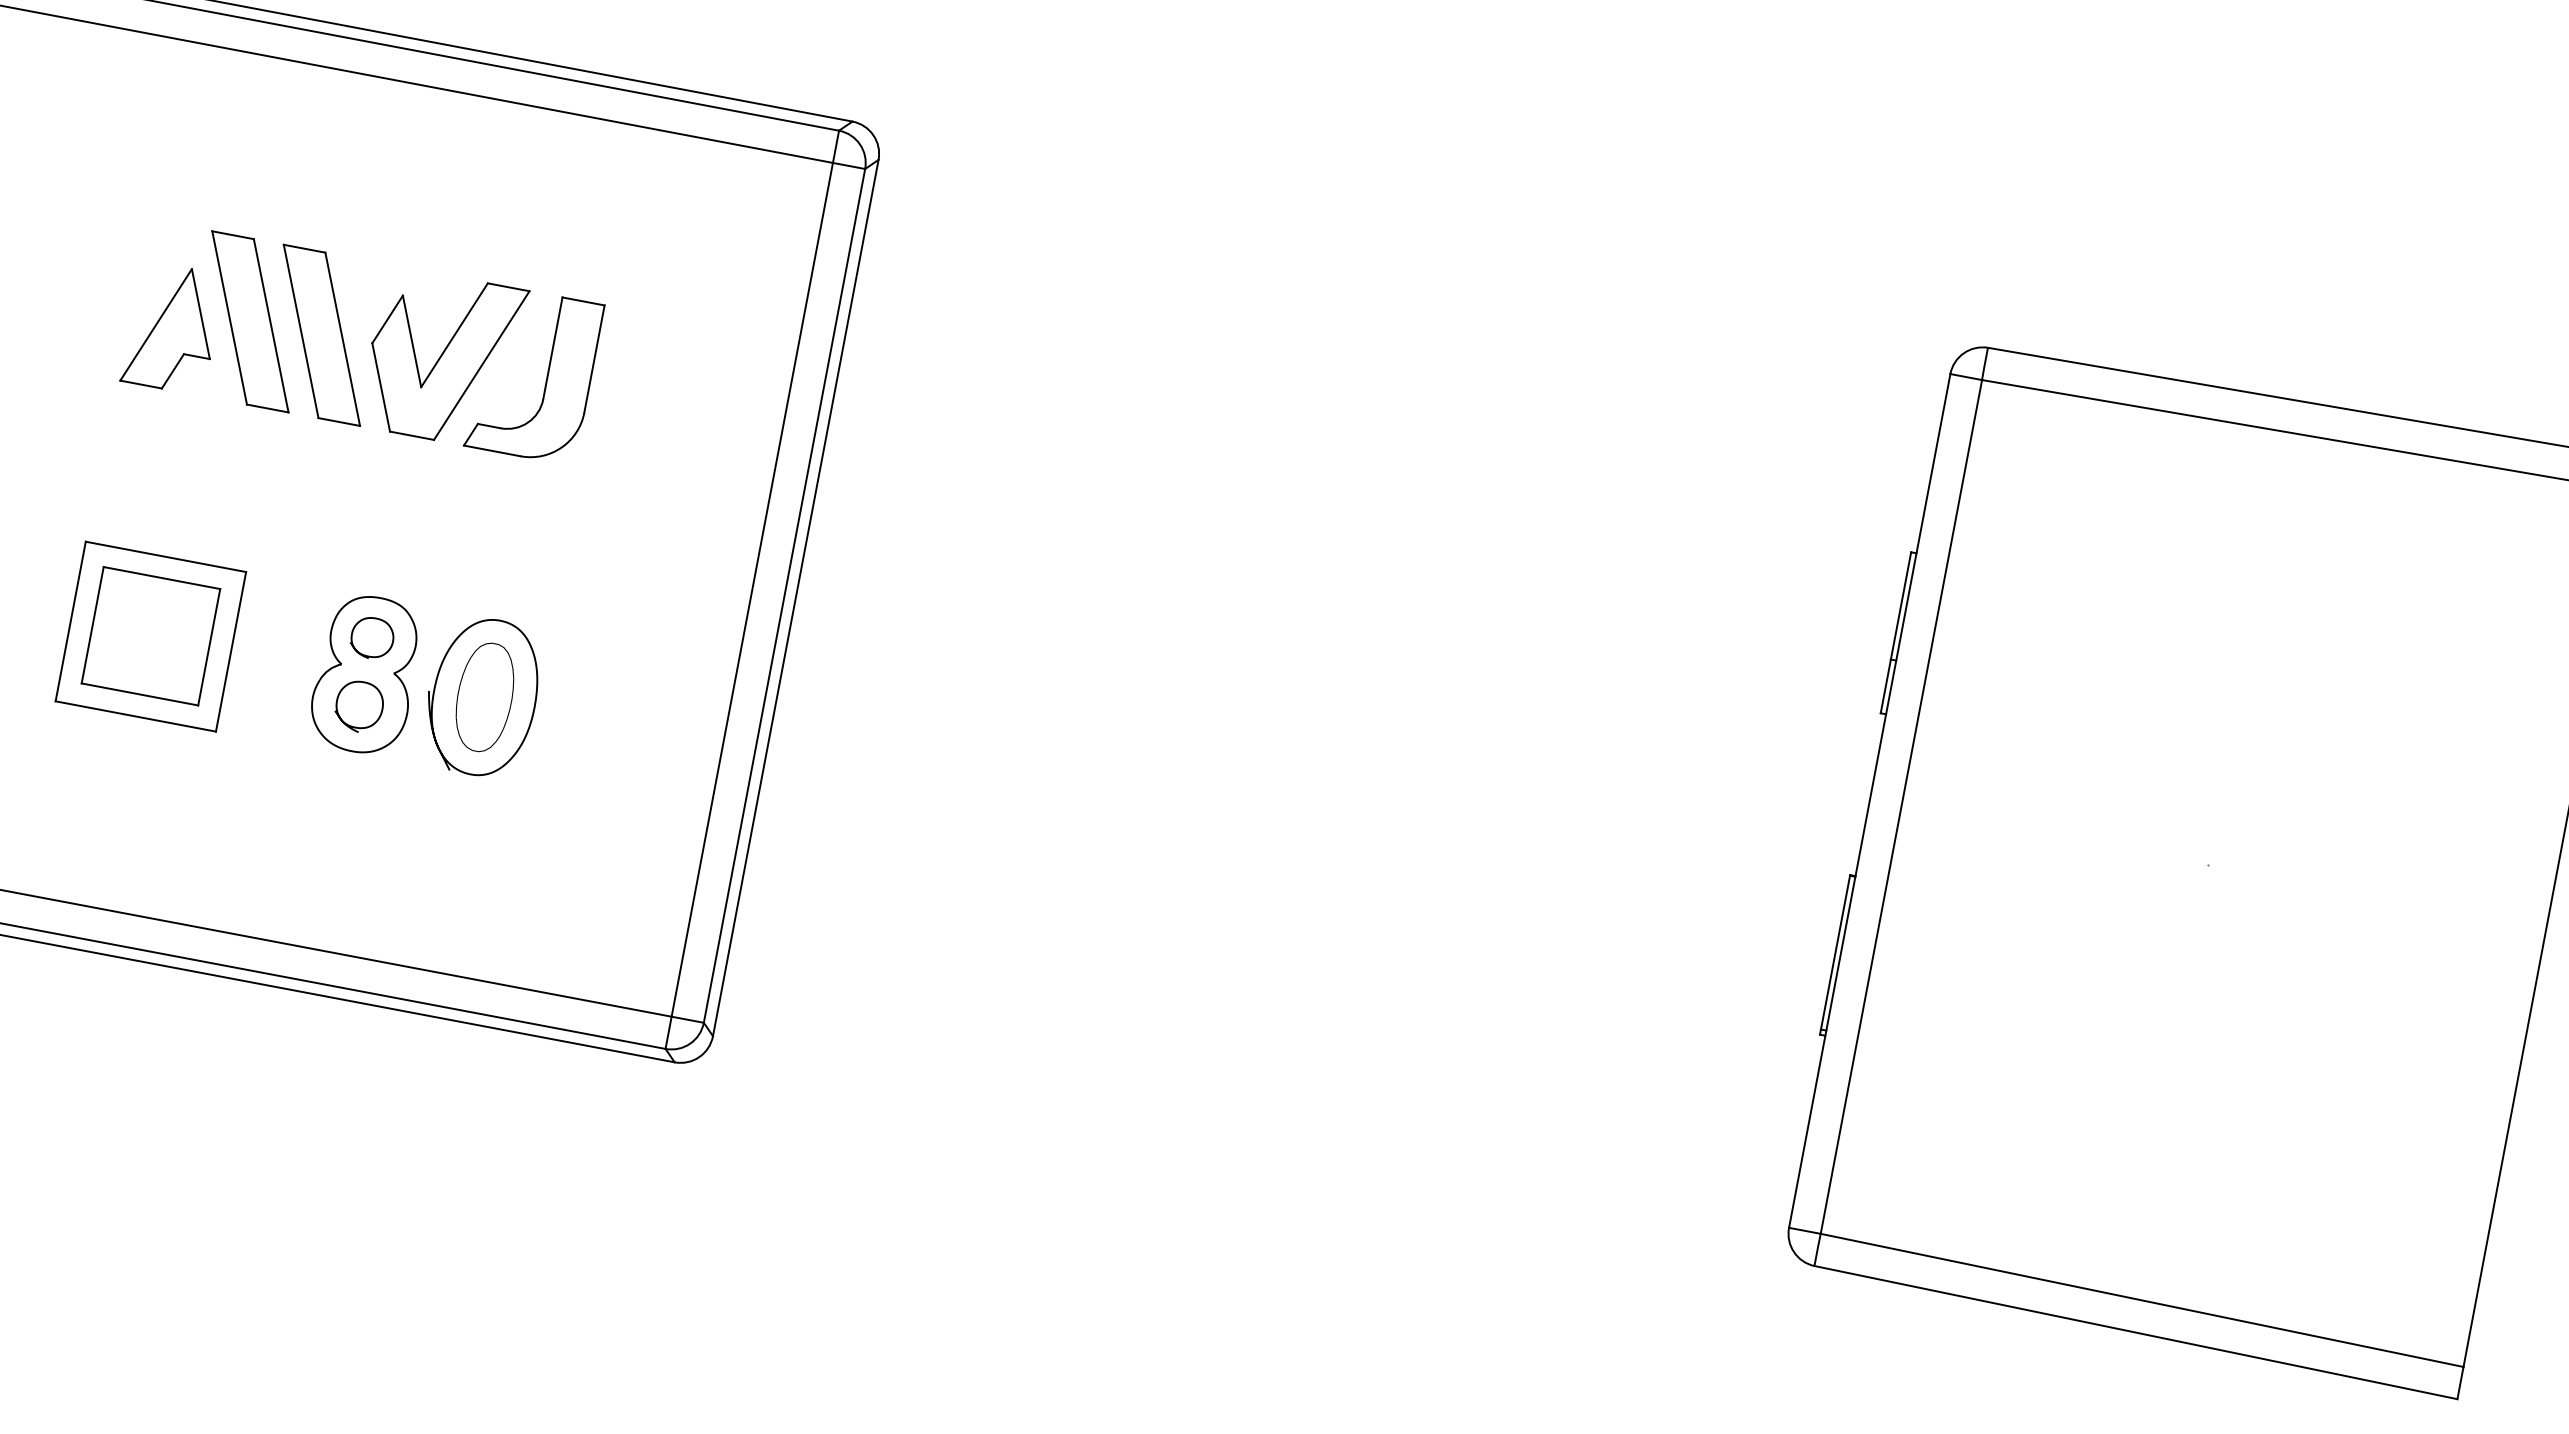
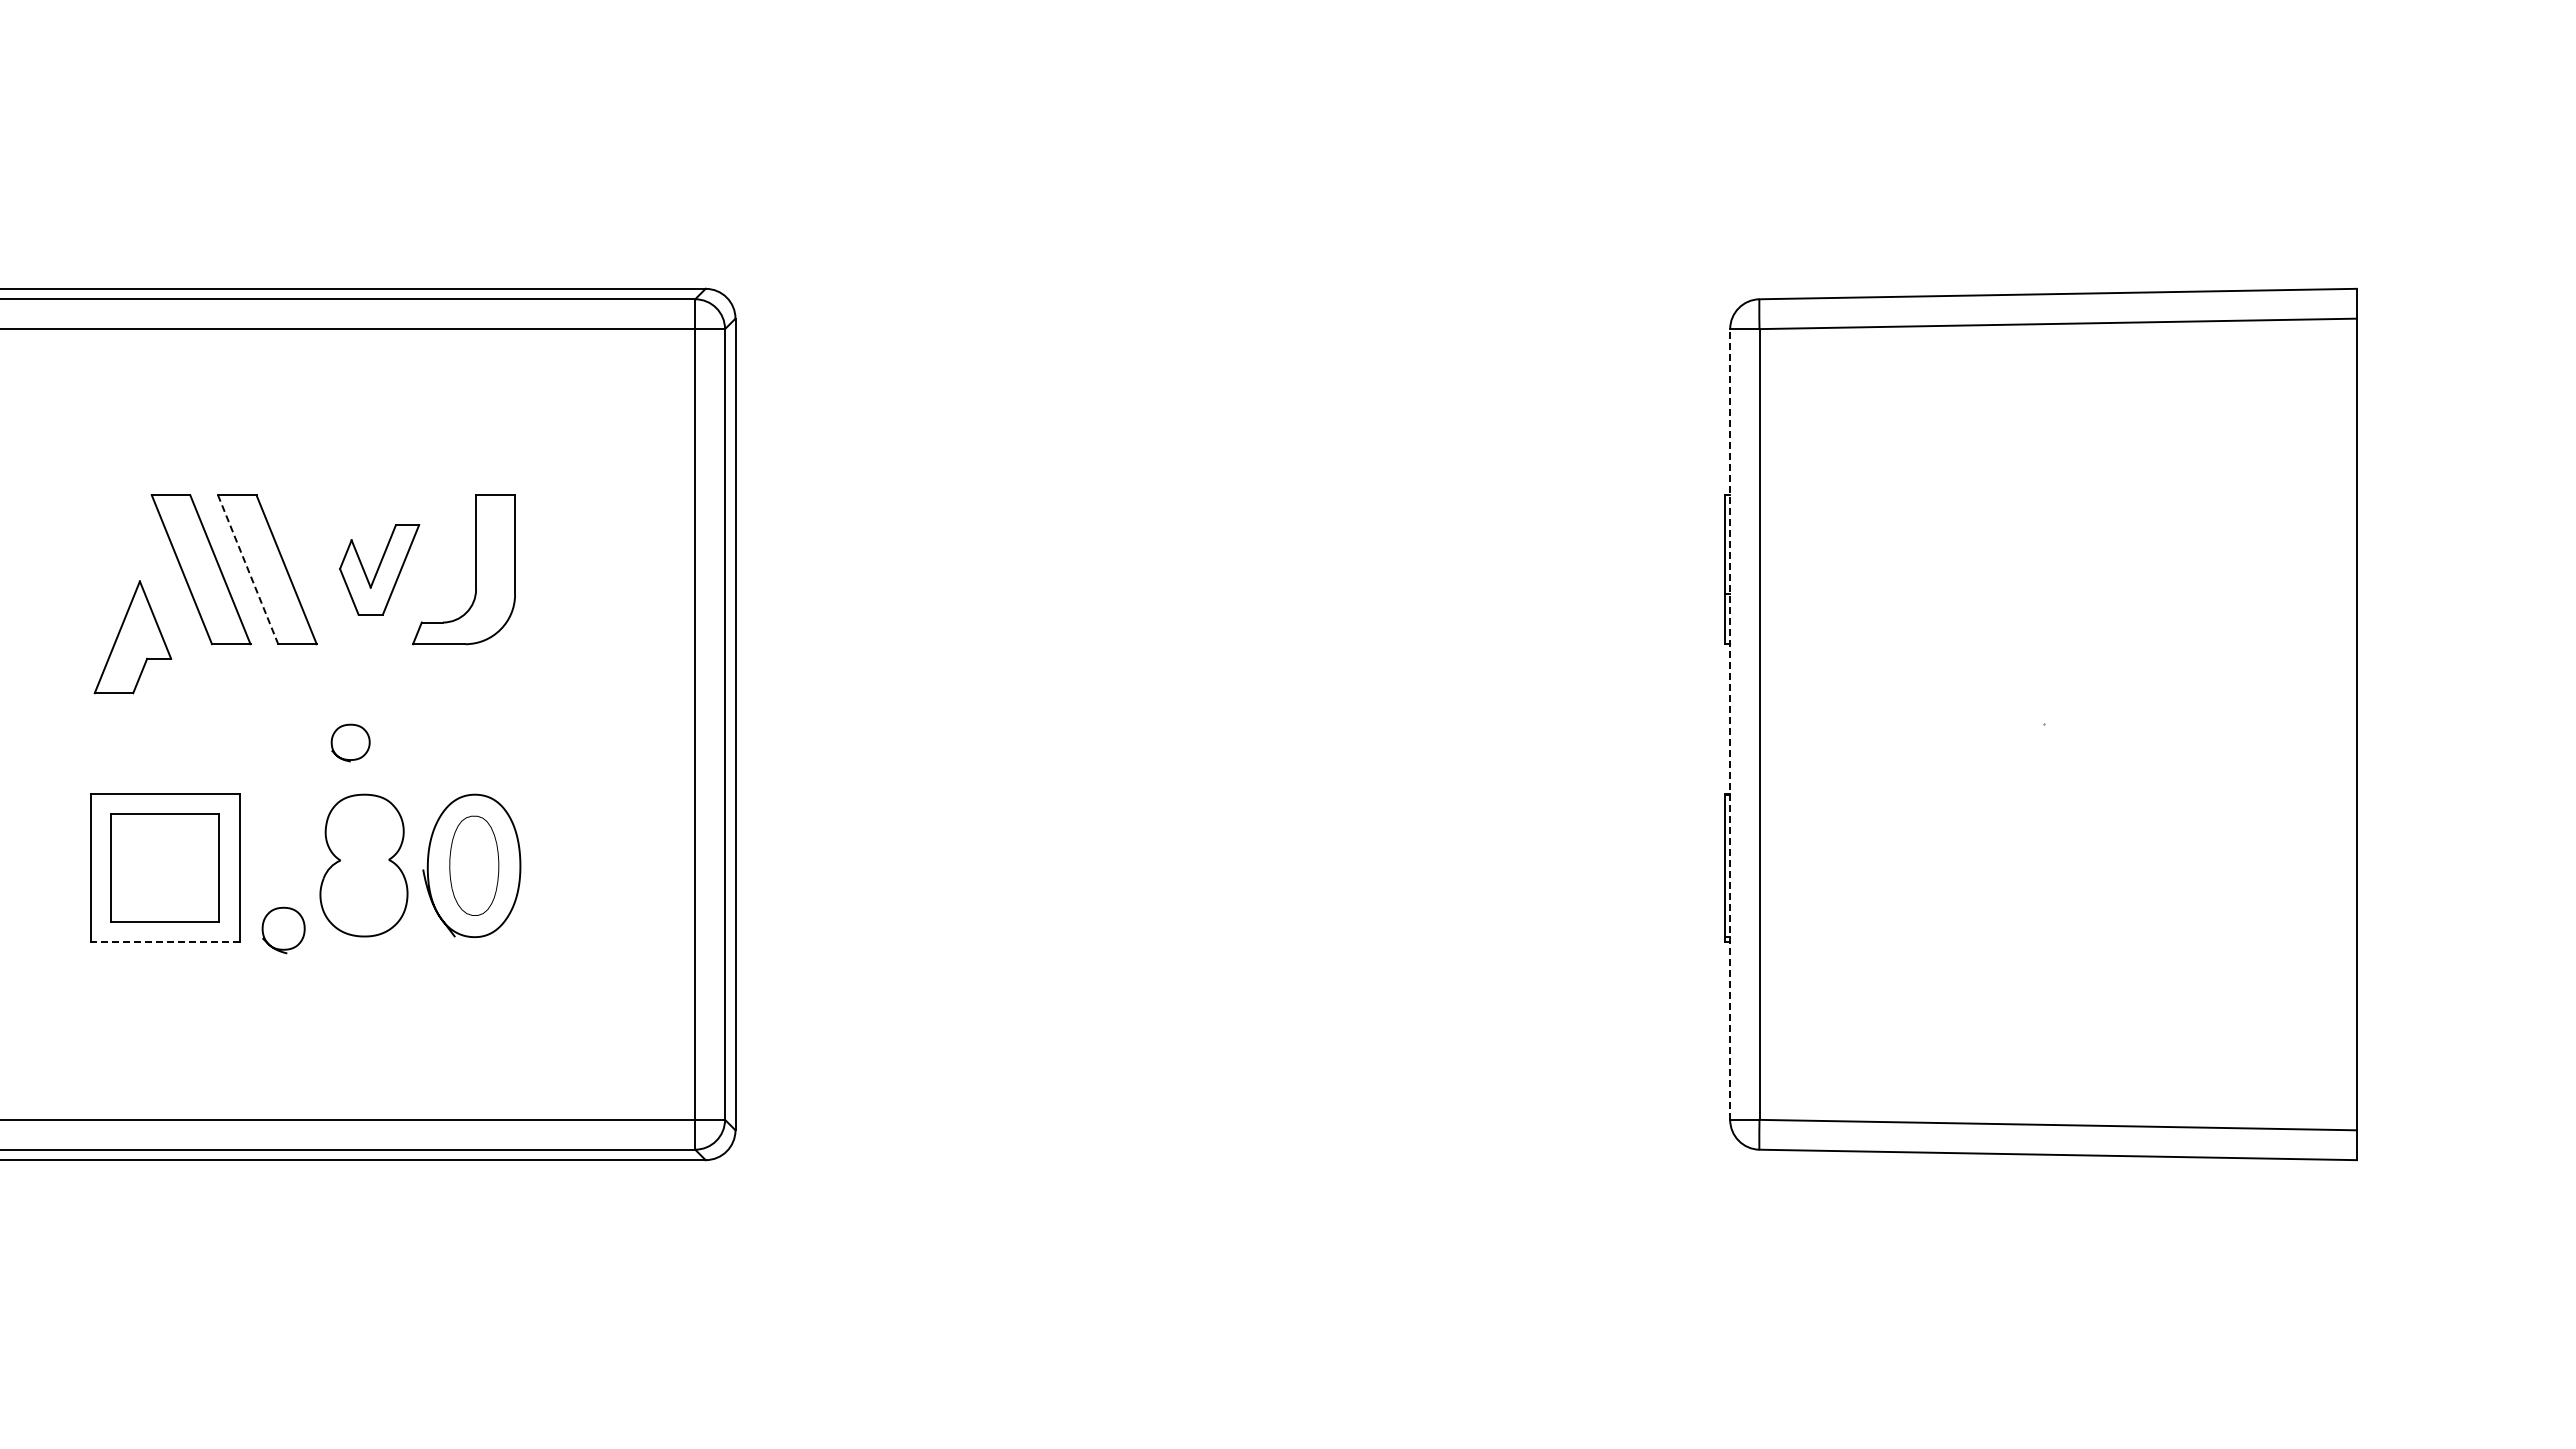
part: (172, 328) -> (132, 637), moved
line: (301, 332) -> (248, 570), solid -> dashed
part: (443, 358) -> (379, 569), size x0.6
part: (372, 637) -> (350, 742), moved
part: (359, 706) -> (283, 930), moved
line: (134, 715) -> (164, 941), solid -> dashed
line: (1870, 801) -> (1730, 724), solid -> dashed

